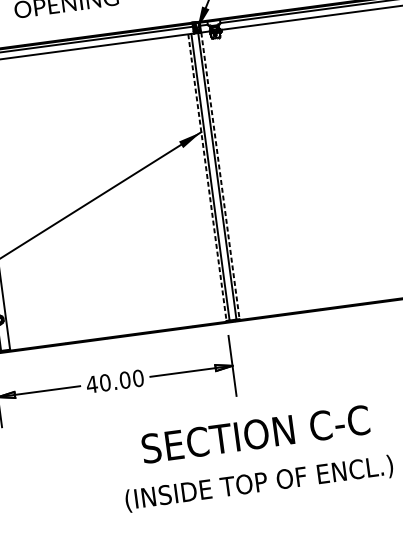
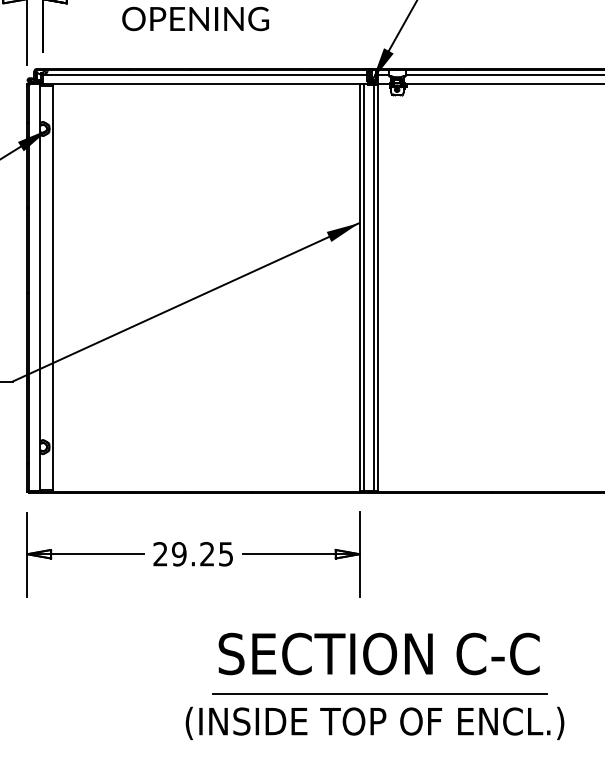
line: (220, 175) -> (378, 287), dashed -> solid
line: (207, 177) -> (359, 287), dashed -> solid
text: (114, 381) -> (192, 554), 40.00 -> 29.25
line: (259, 462) -> (379, 694), added

